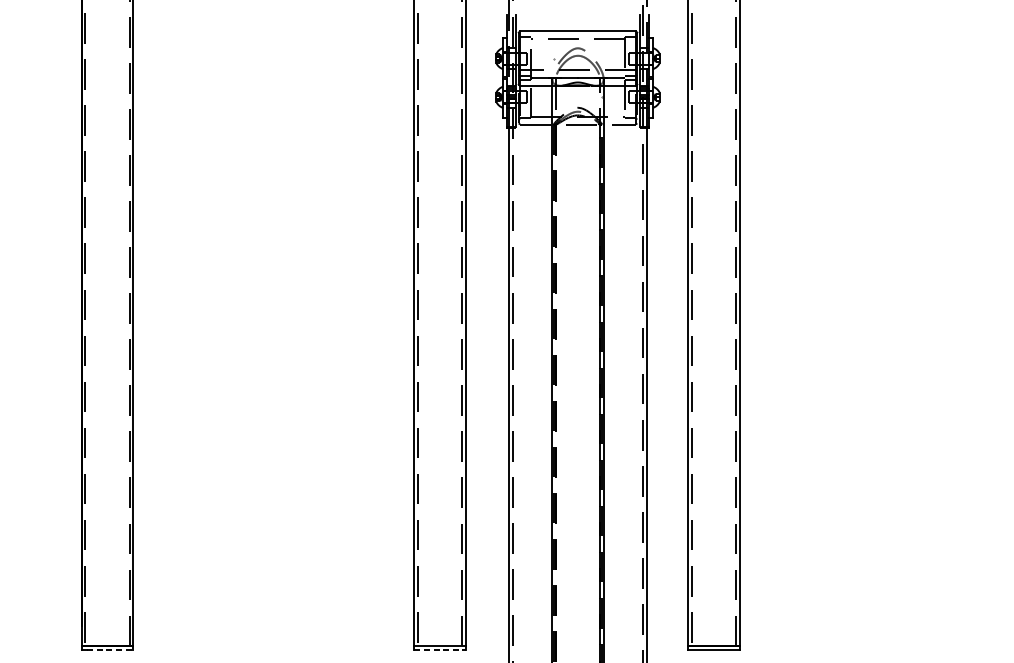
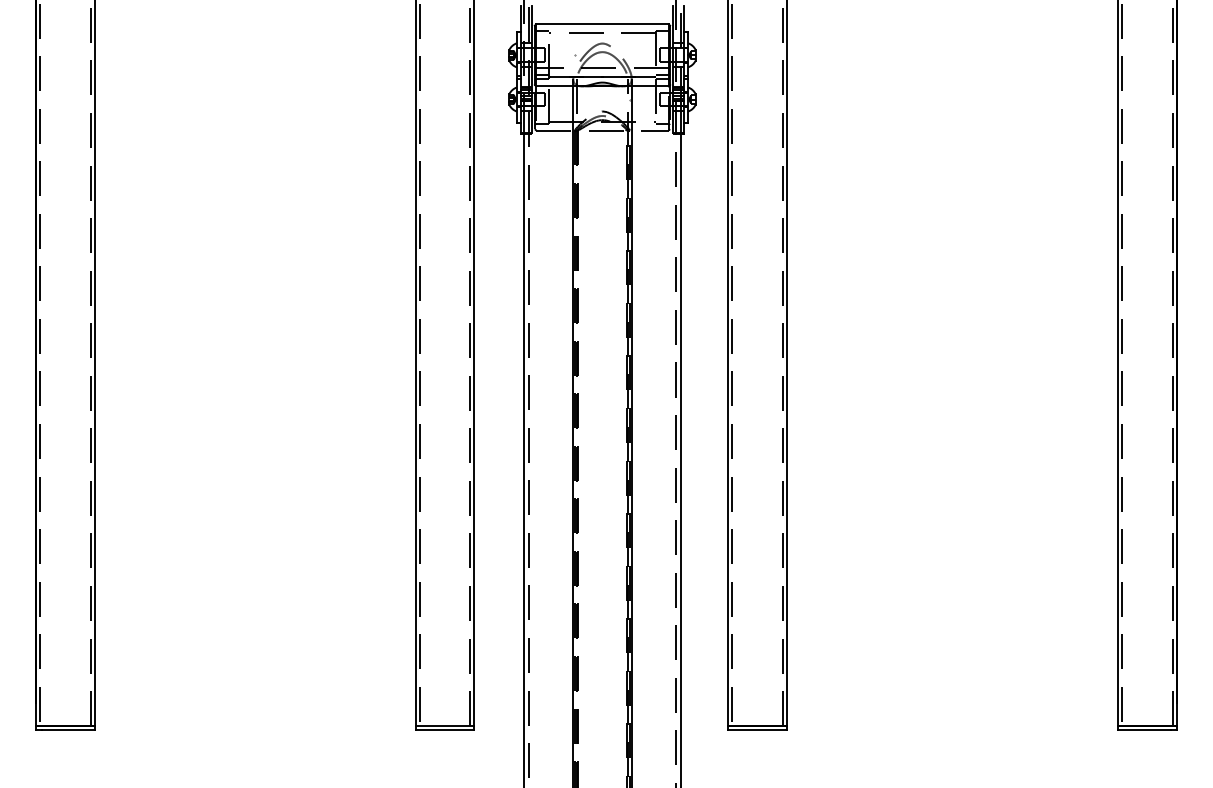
line: (110, 650) -> (68, 730), dashed -> solid
line: (440, 650) -> (445, 730), dashed -> solid

